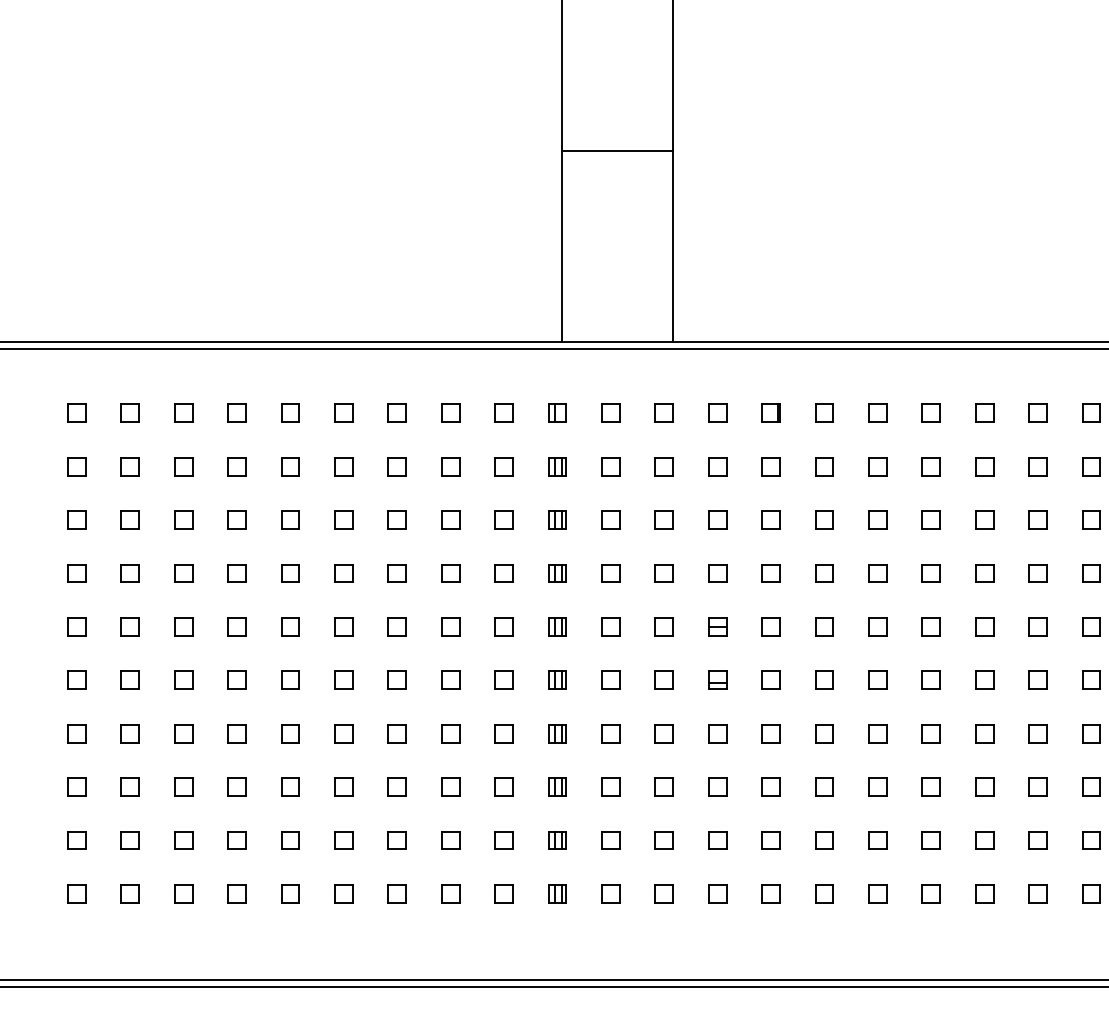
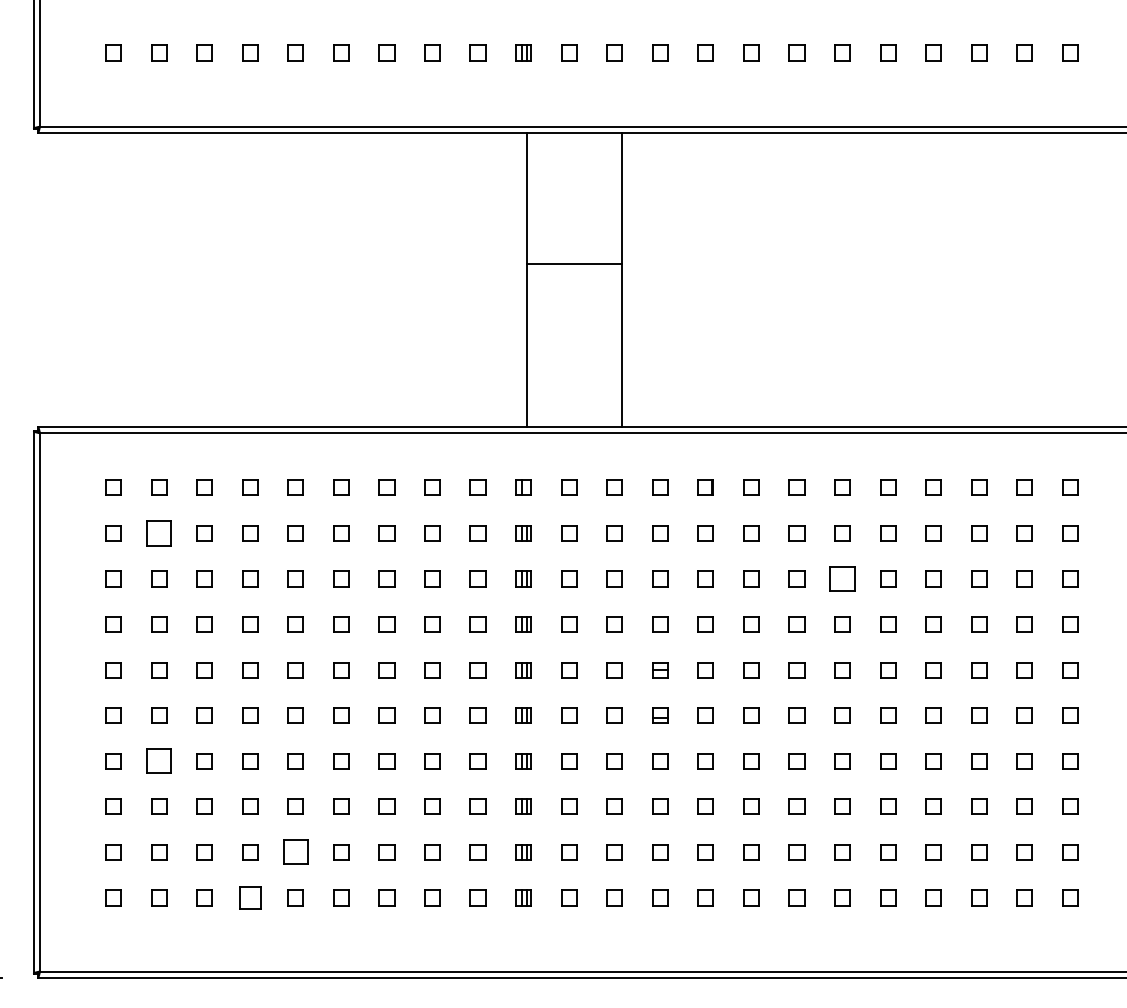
part: (130, 466) -> (159, 533), size x1.6
part: (931, 519) -> (842, 578), size x1.6
part: (130, 734) -> (159, 761), size x1.6
part: (290, 840) -> (295, 852), size x1.6
part: (237, 893) -> (250, 897), size x1.4

